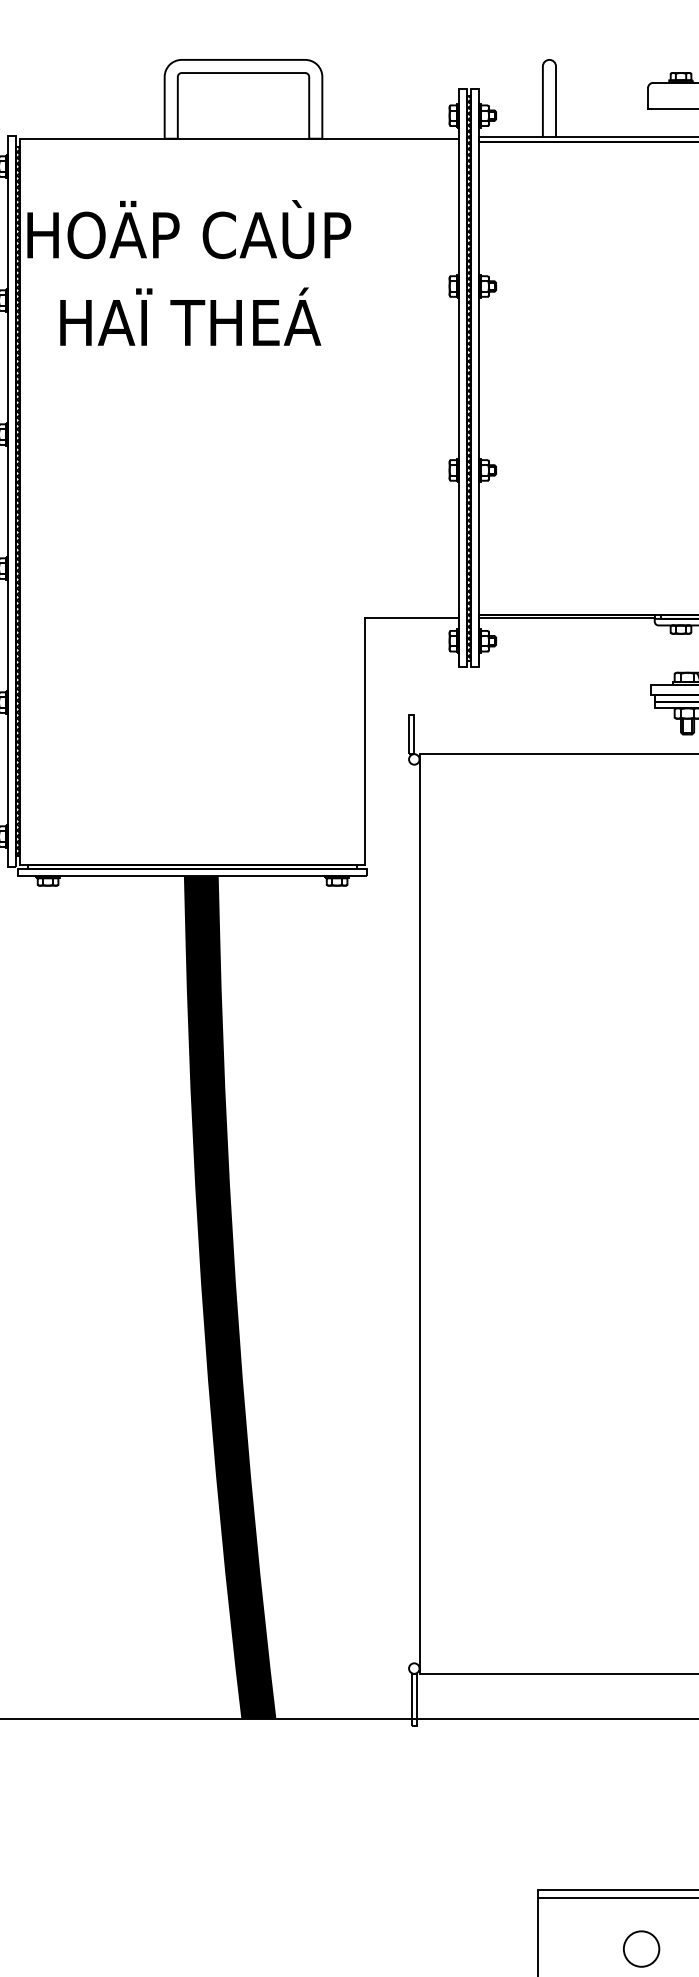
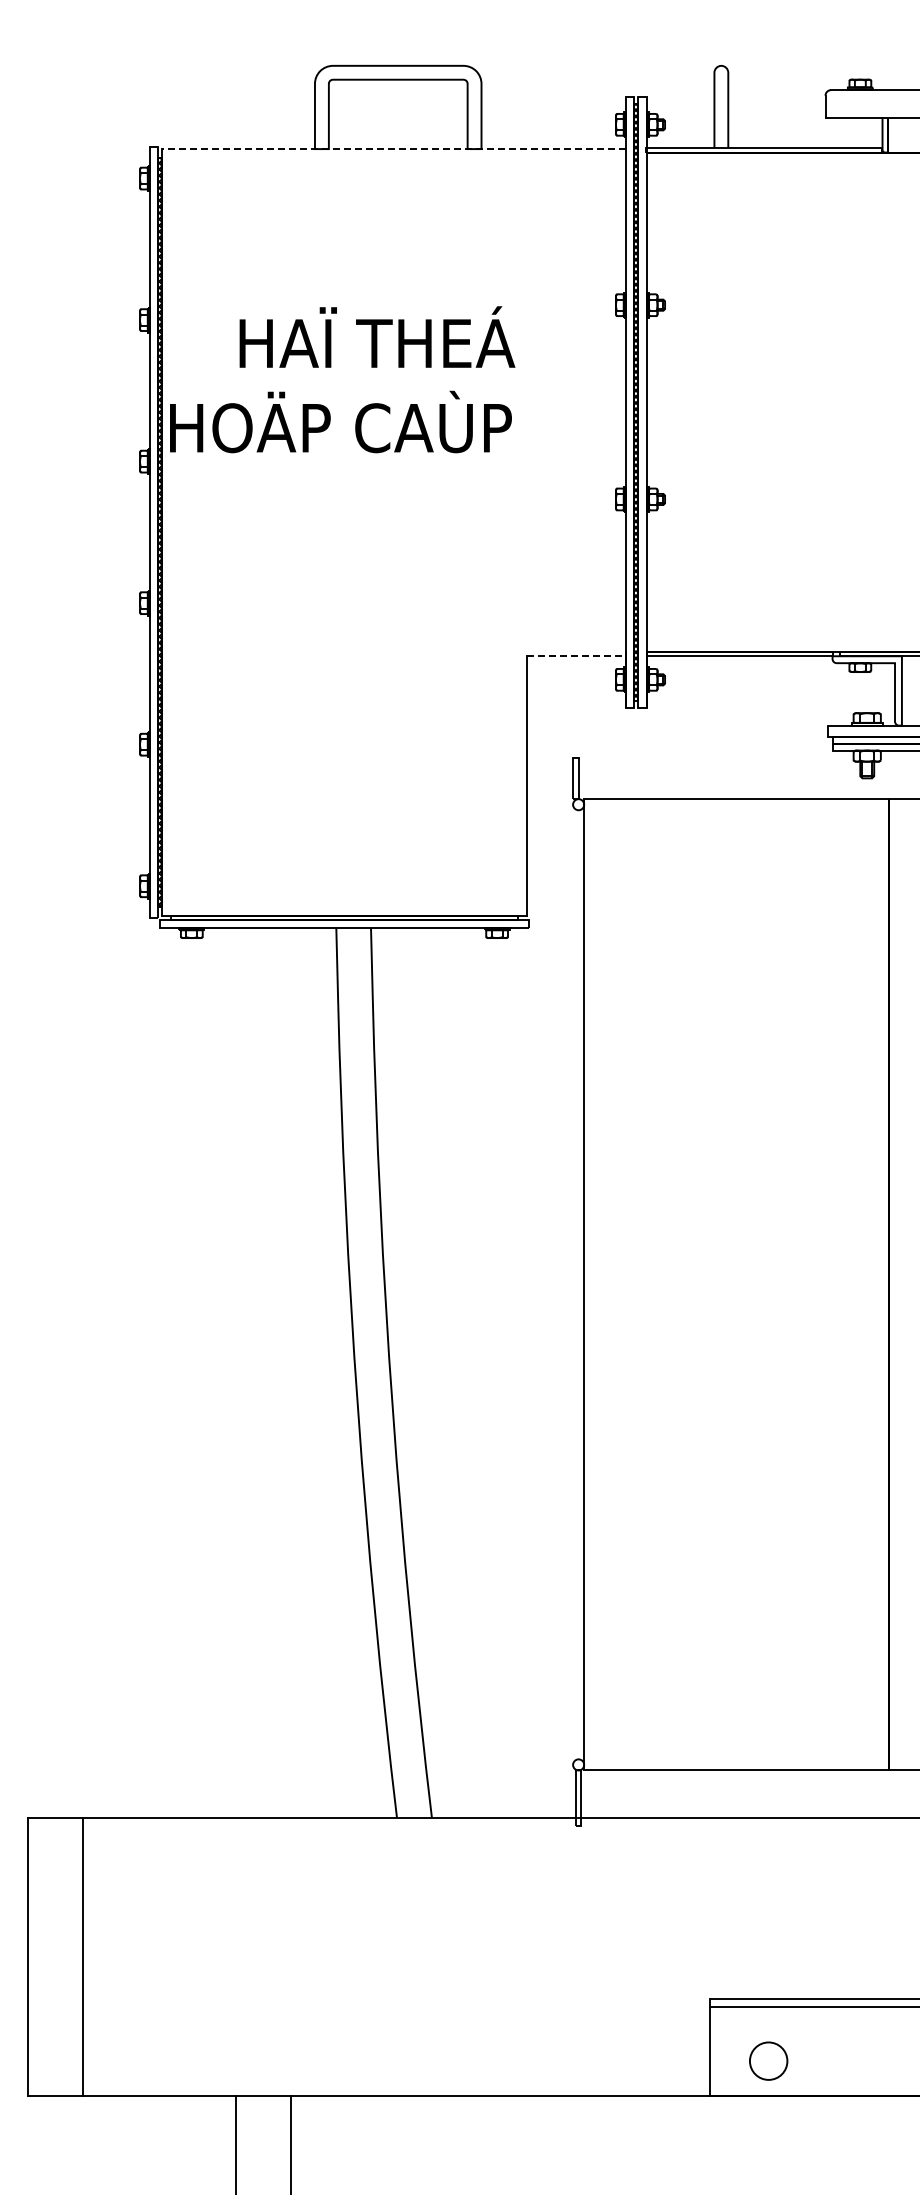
line: (239, 139) -> (394, 149), solid -> dashed
text: (188, 229) -> (340, 421), moved
text: (190, 316) -> (377, 336), moved
line: (412, 618) -> (576, 655), solid -> dashed
fill: (229, 1297) -> (383, 1373), removed
circle: (641, 1948) -> (768, 2060), moved

